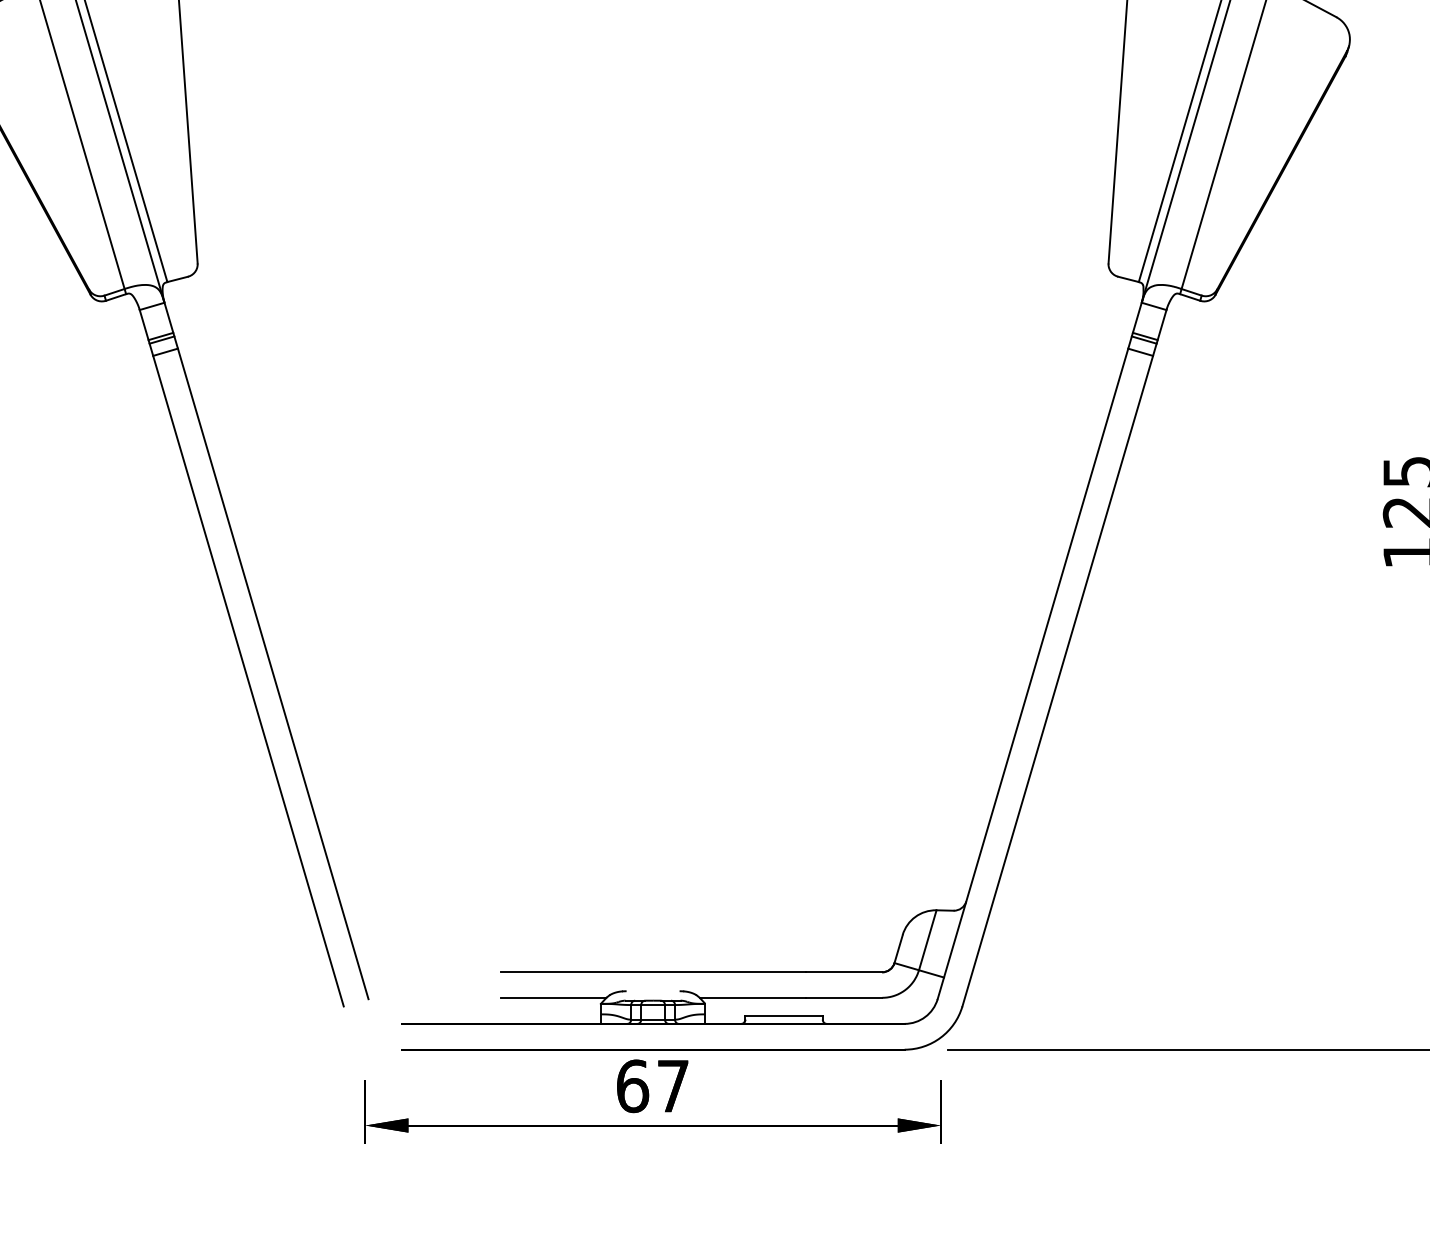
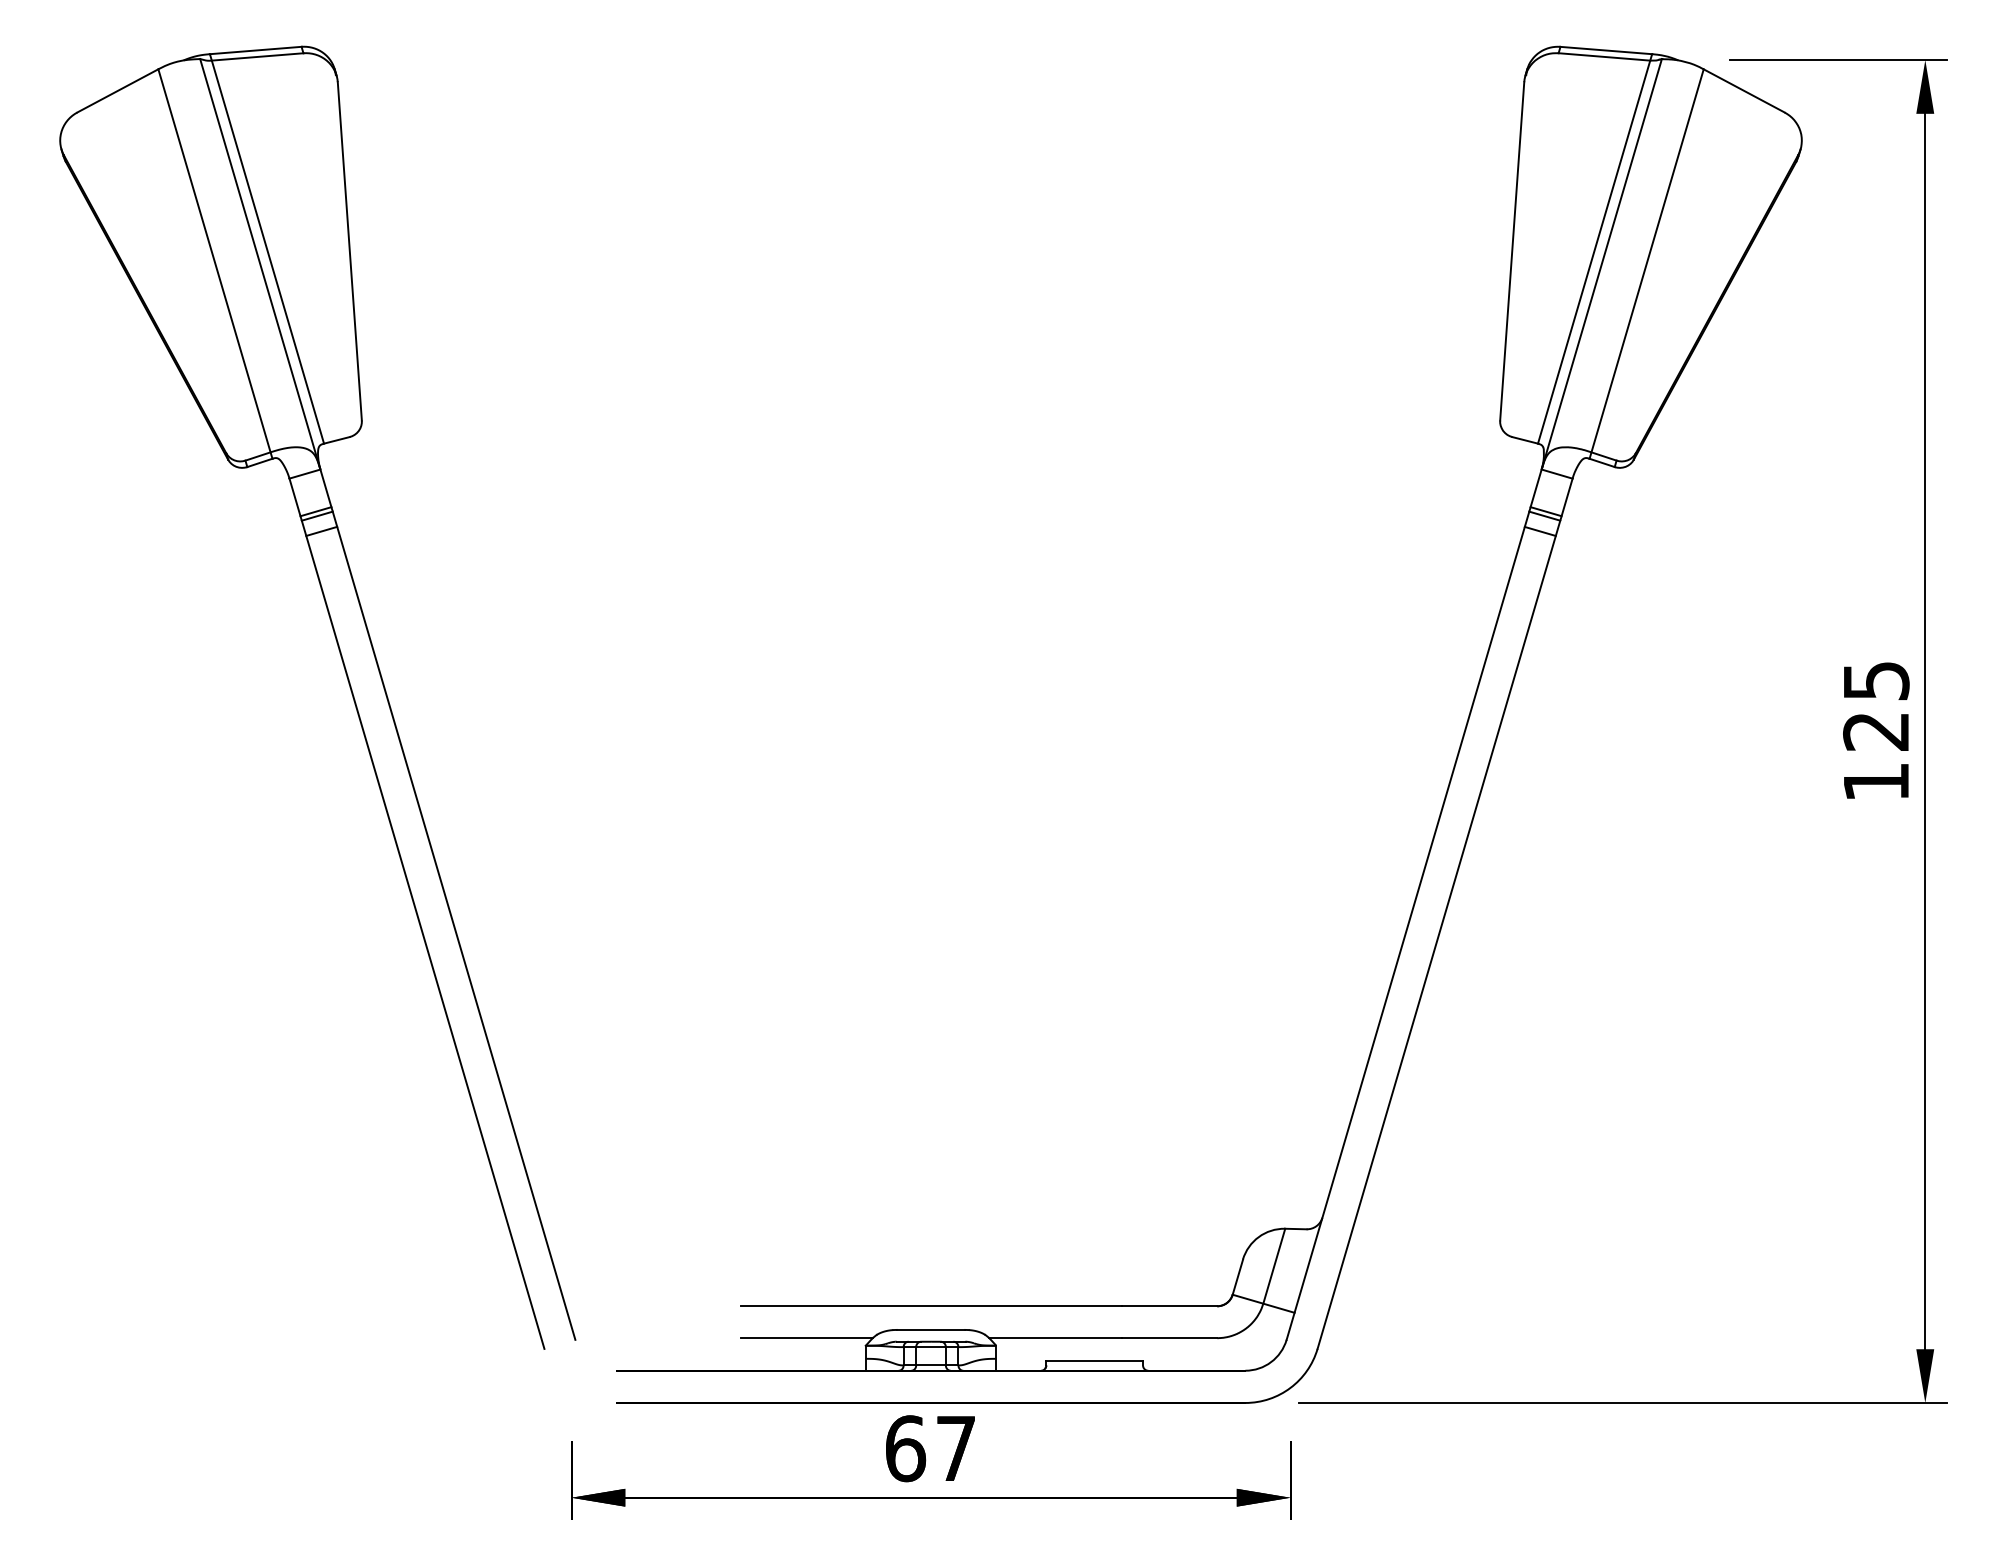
line: (652, 990) -> (930, 1329), added

